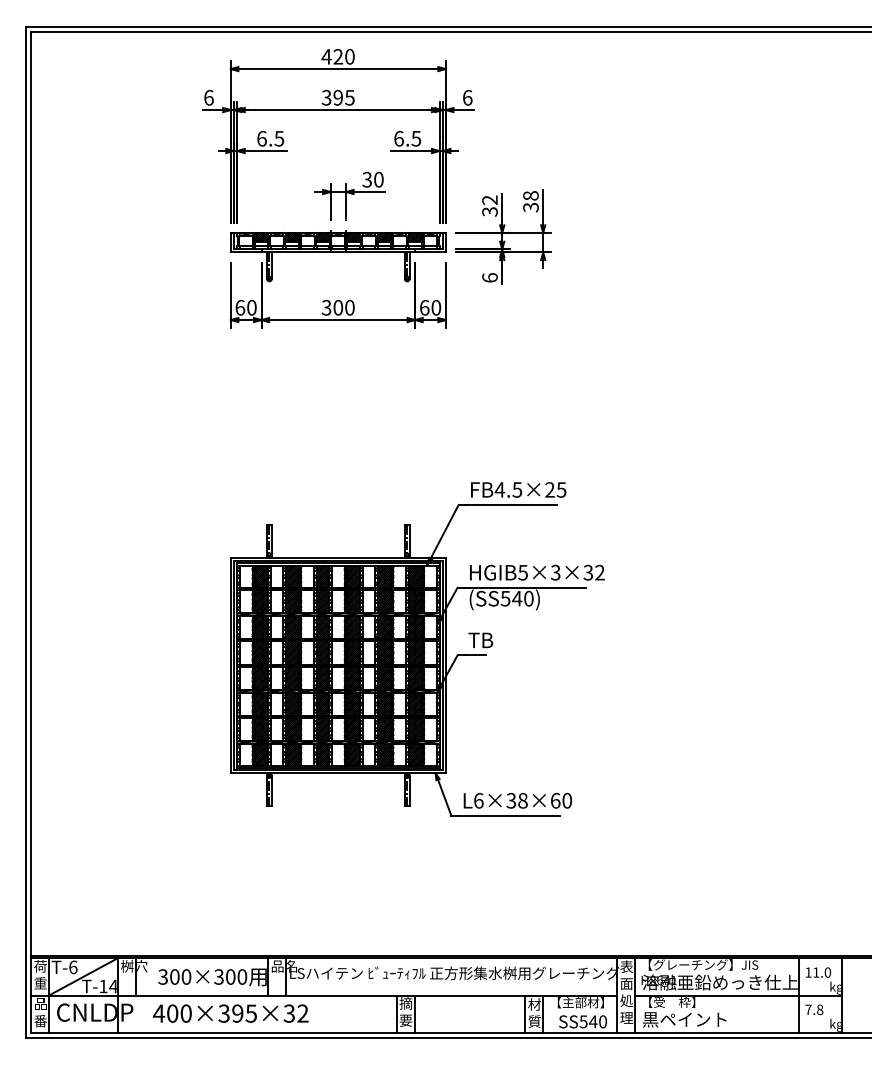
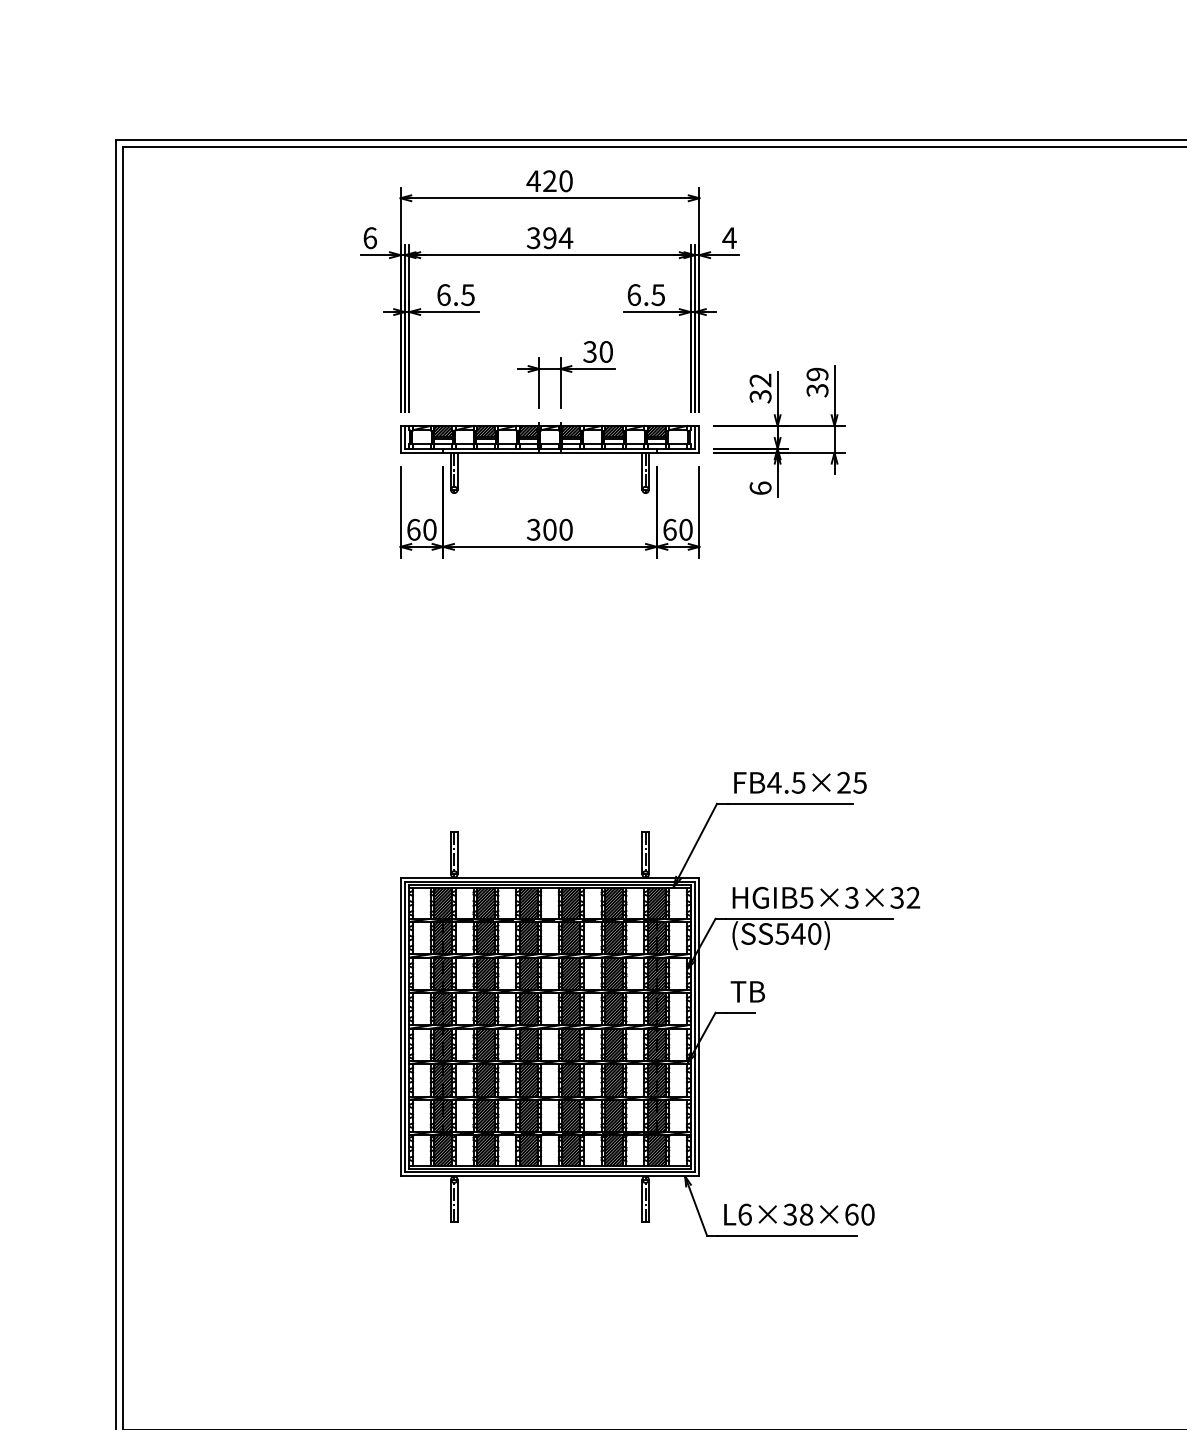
text: (349, 97) -> (565, 237), 395 -> 394
text: (467, 97) -> (729, 237), 6 -> 4
text: (530, 195) -> (816, 373), 38 -> 39

